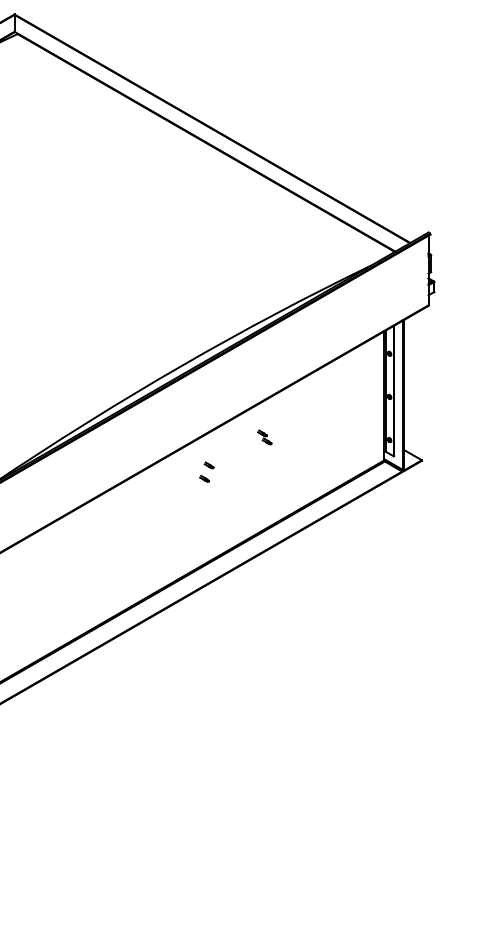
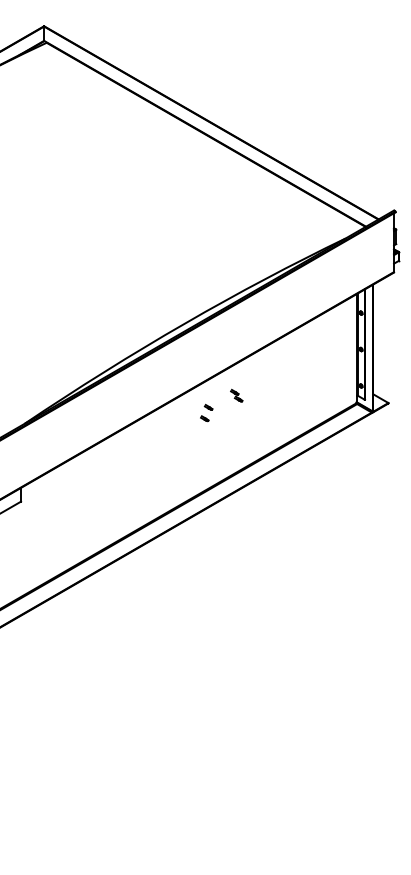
part: (264, 437) -> (236, 395), moved

